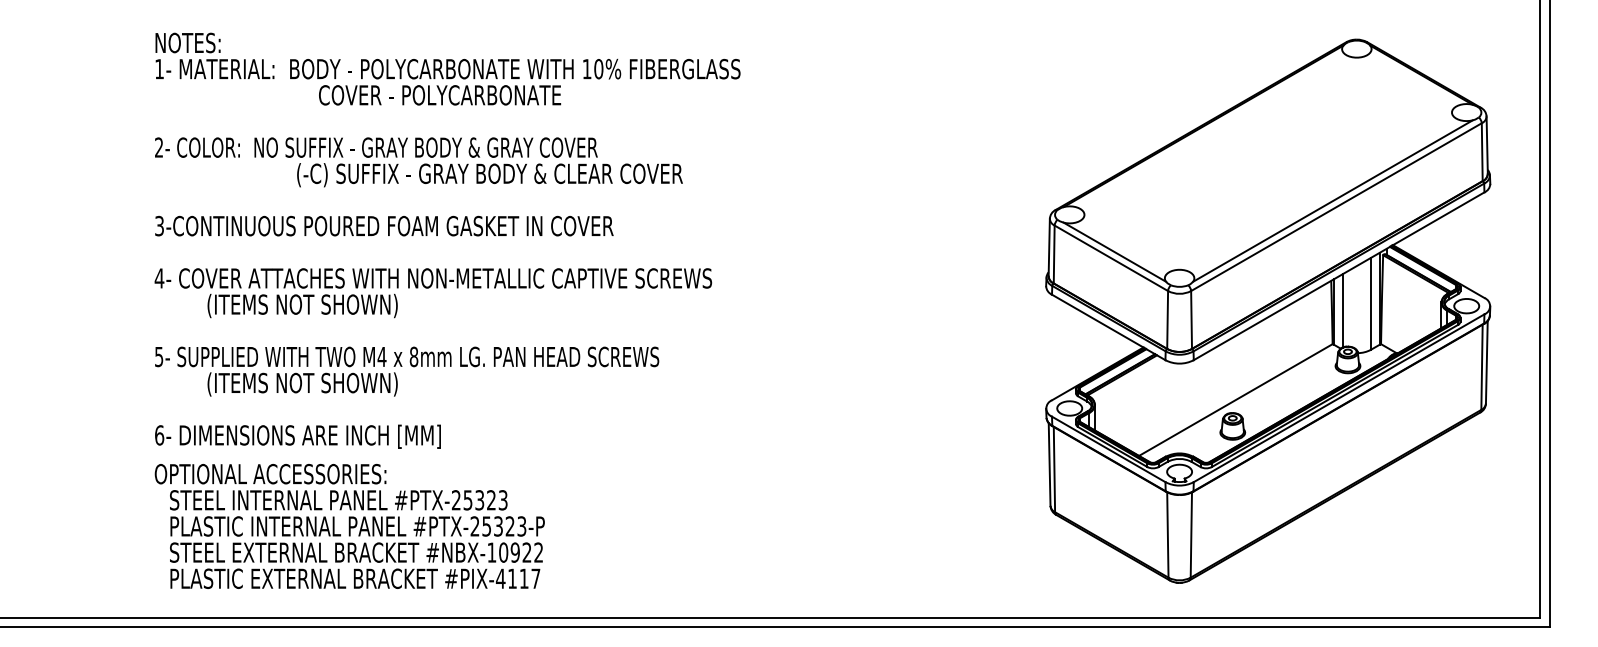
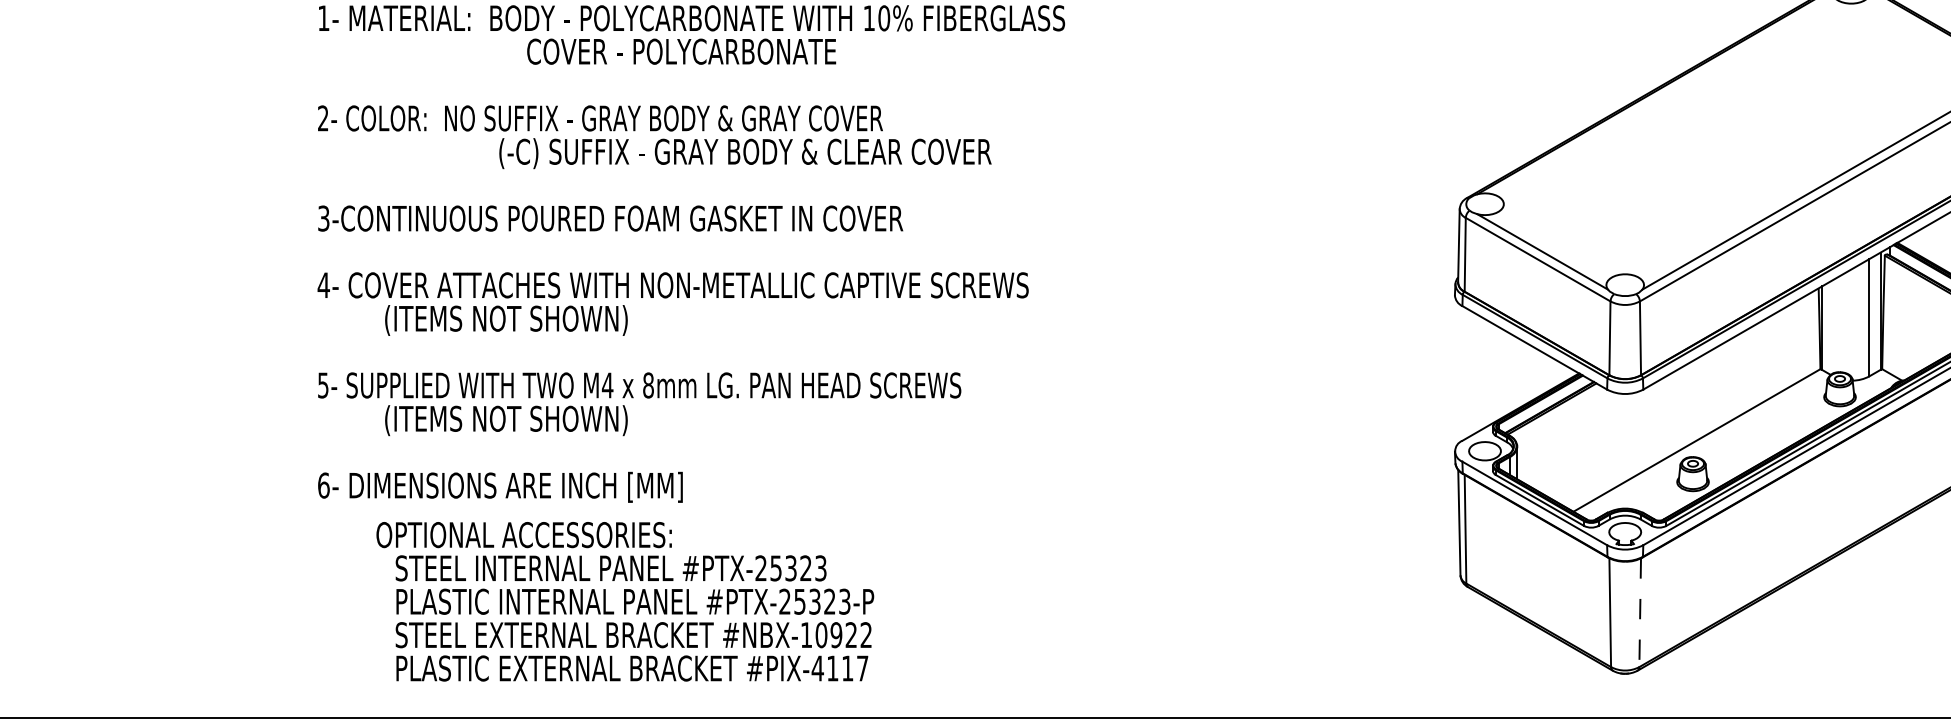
line: (1342, 310) -> (1833, 326), removed
text: (349, 525) -> (624, 600), moved
line: (1191, 535) -> (1640, 613), solid -> dashed

